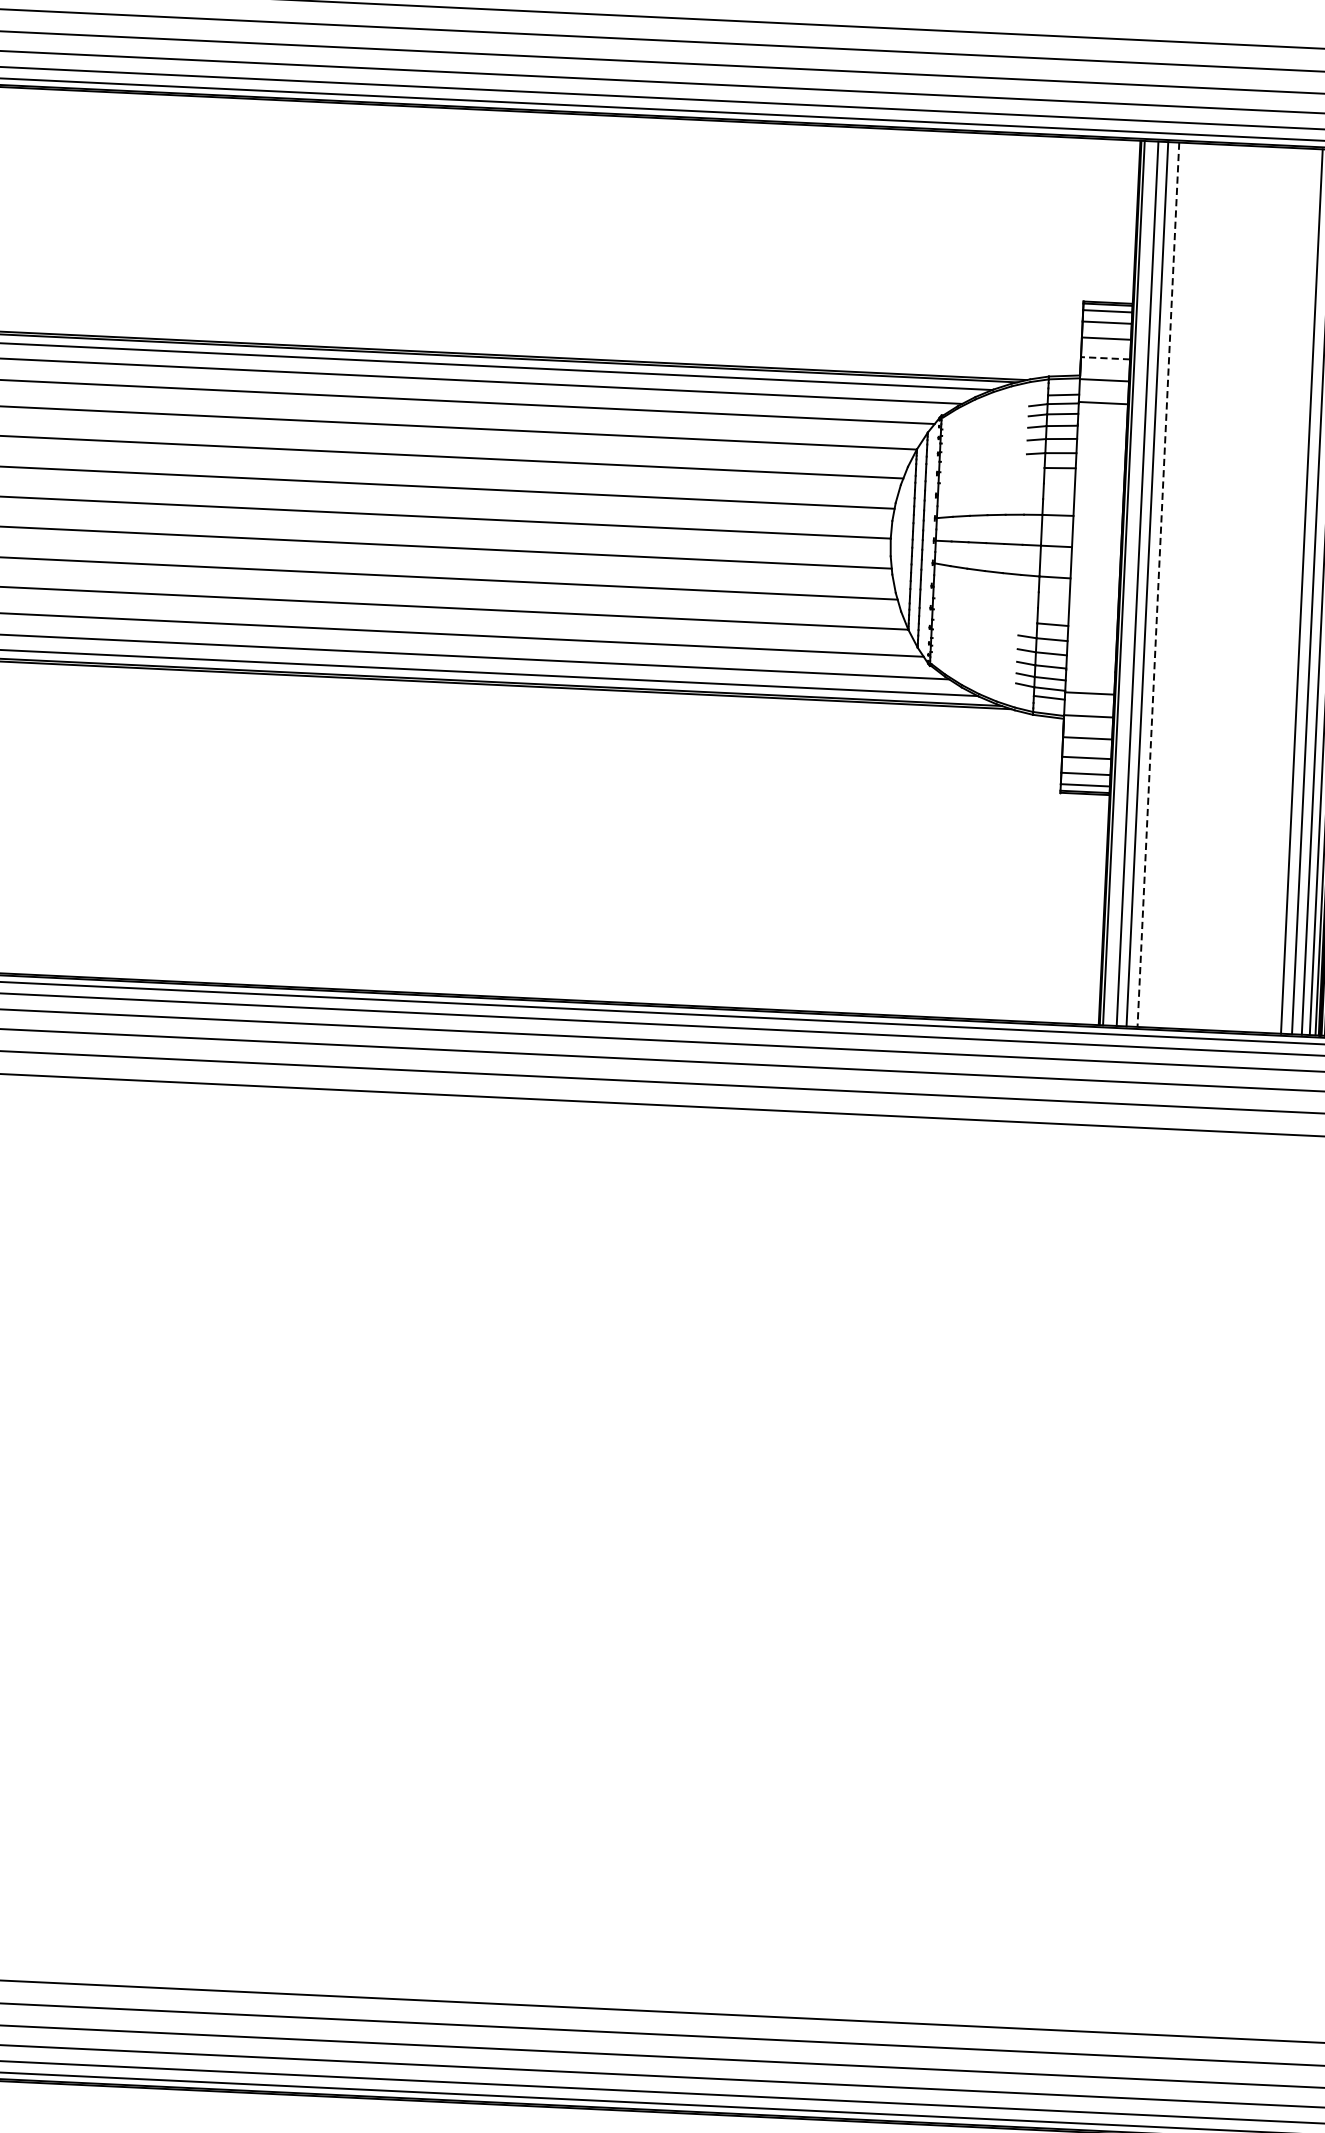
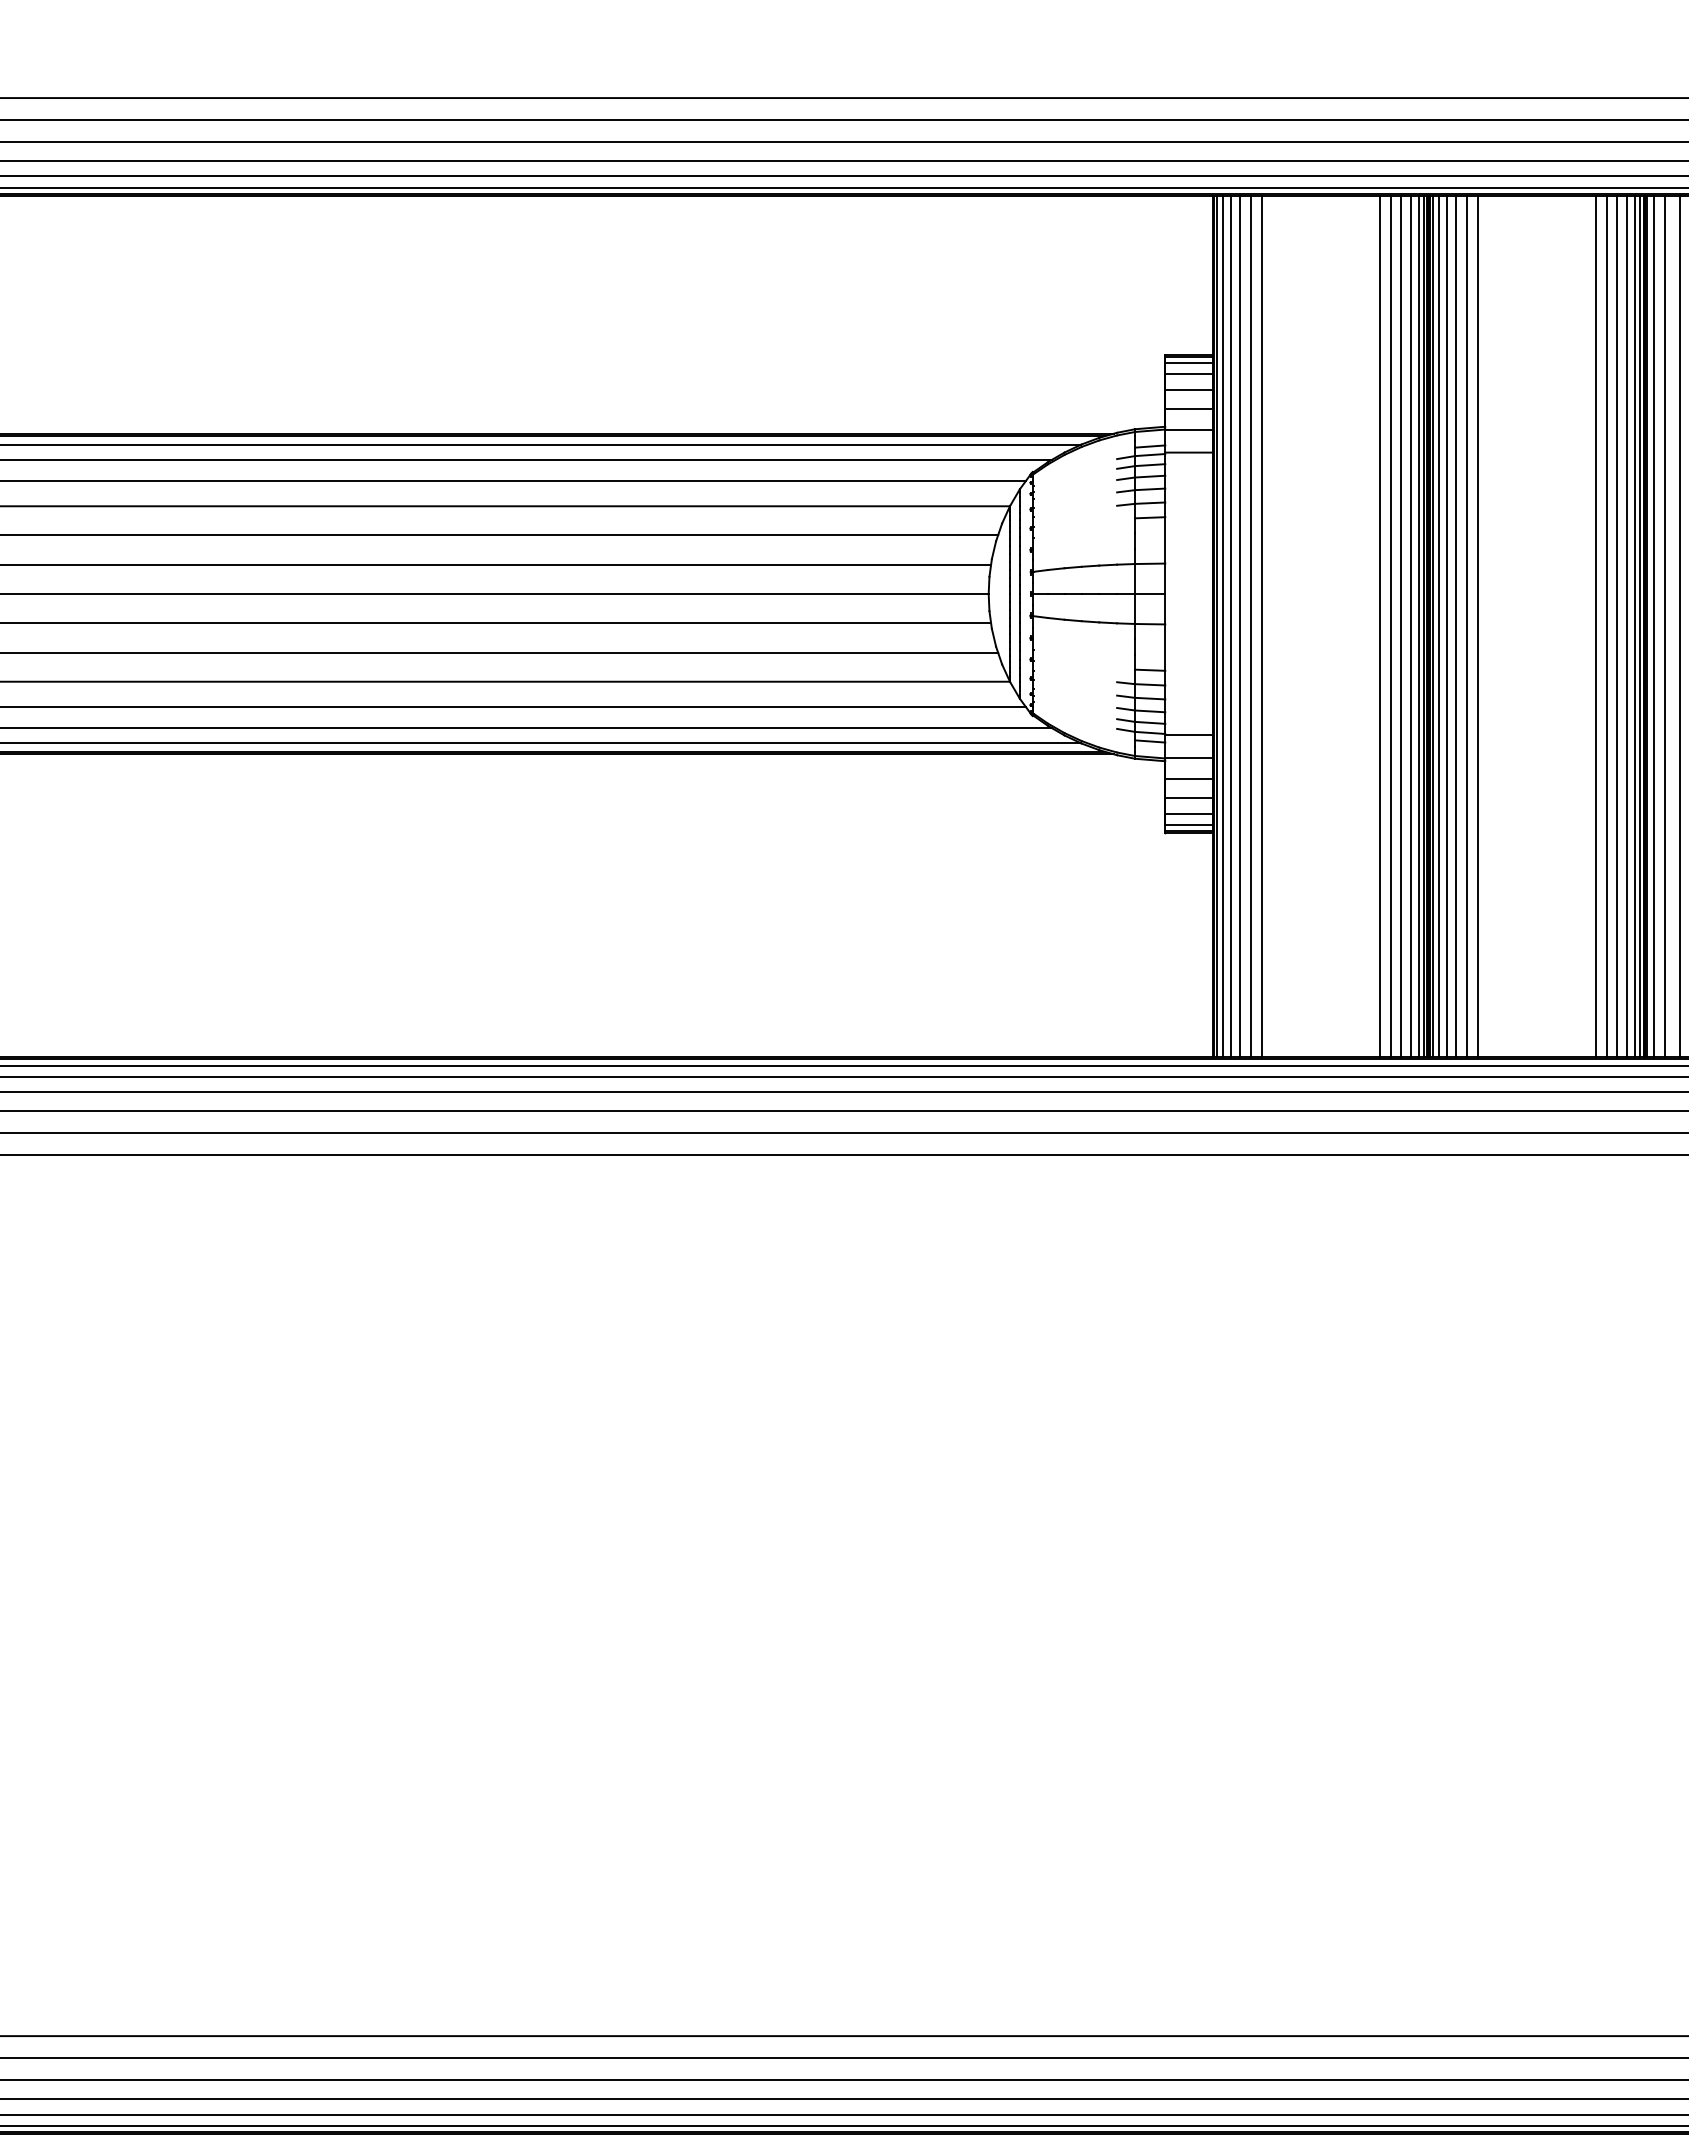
line: (1105, 357) -> (1189, 408), dashed -> solid
line: (1129, 583) -> (1222, 626), added
line: (1157, 584) -> (1250, 626), dashed -> solid
line: (1170, 585) -> (1262, 626), added
line: (1290, 590) -> (1379, 626), added

